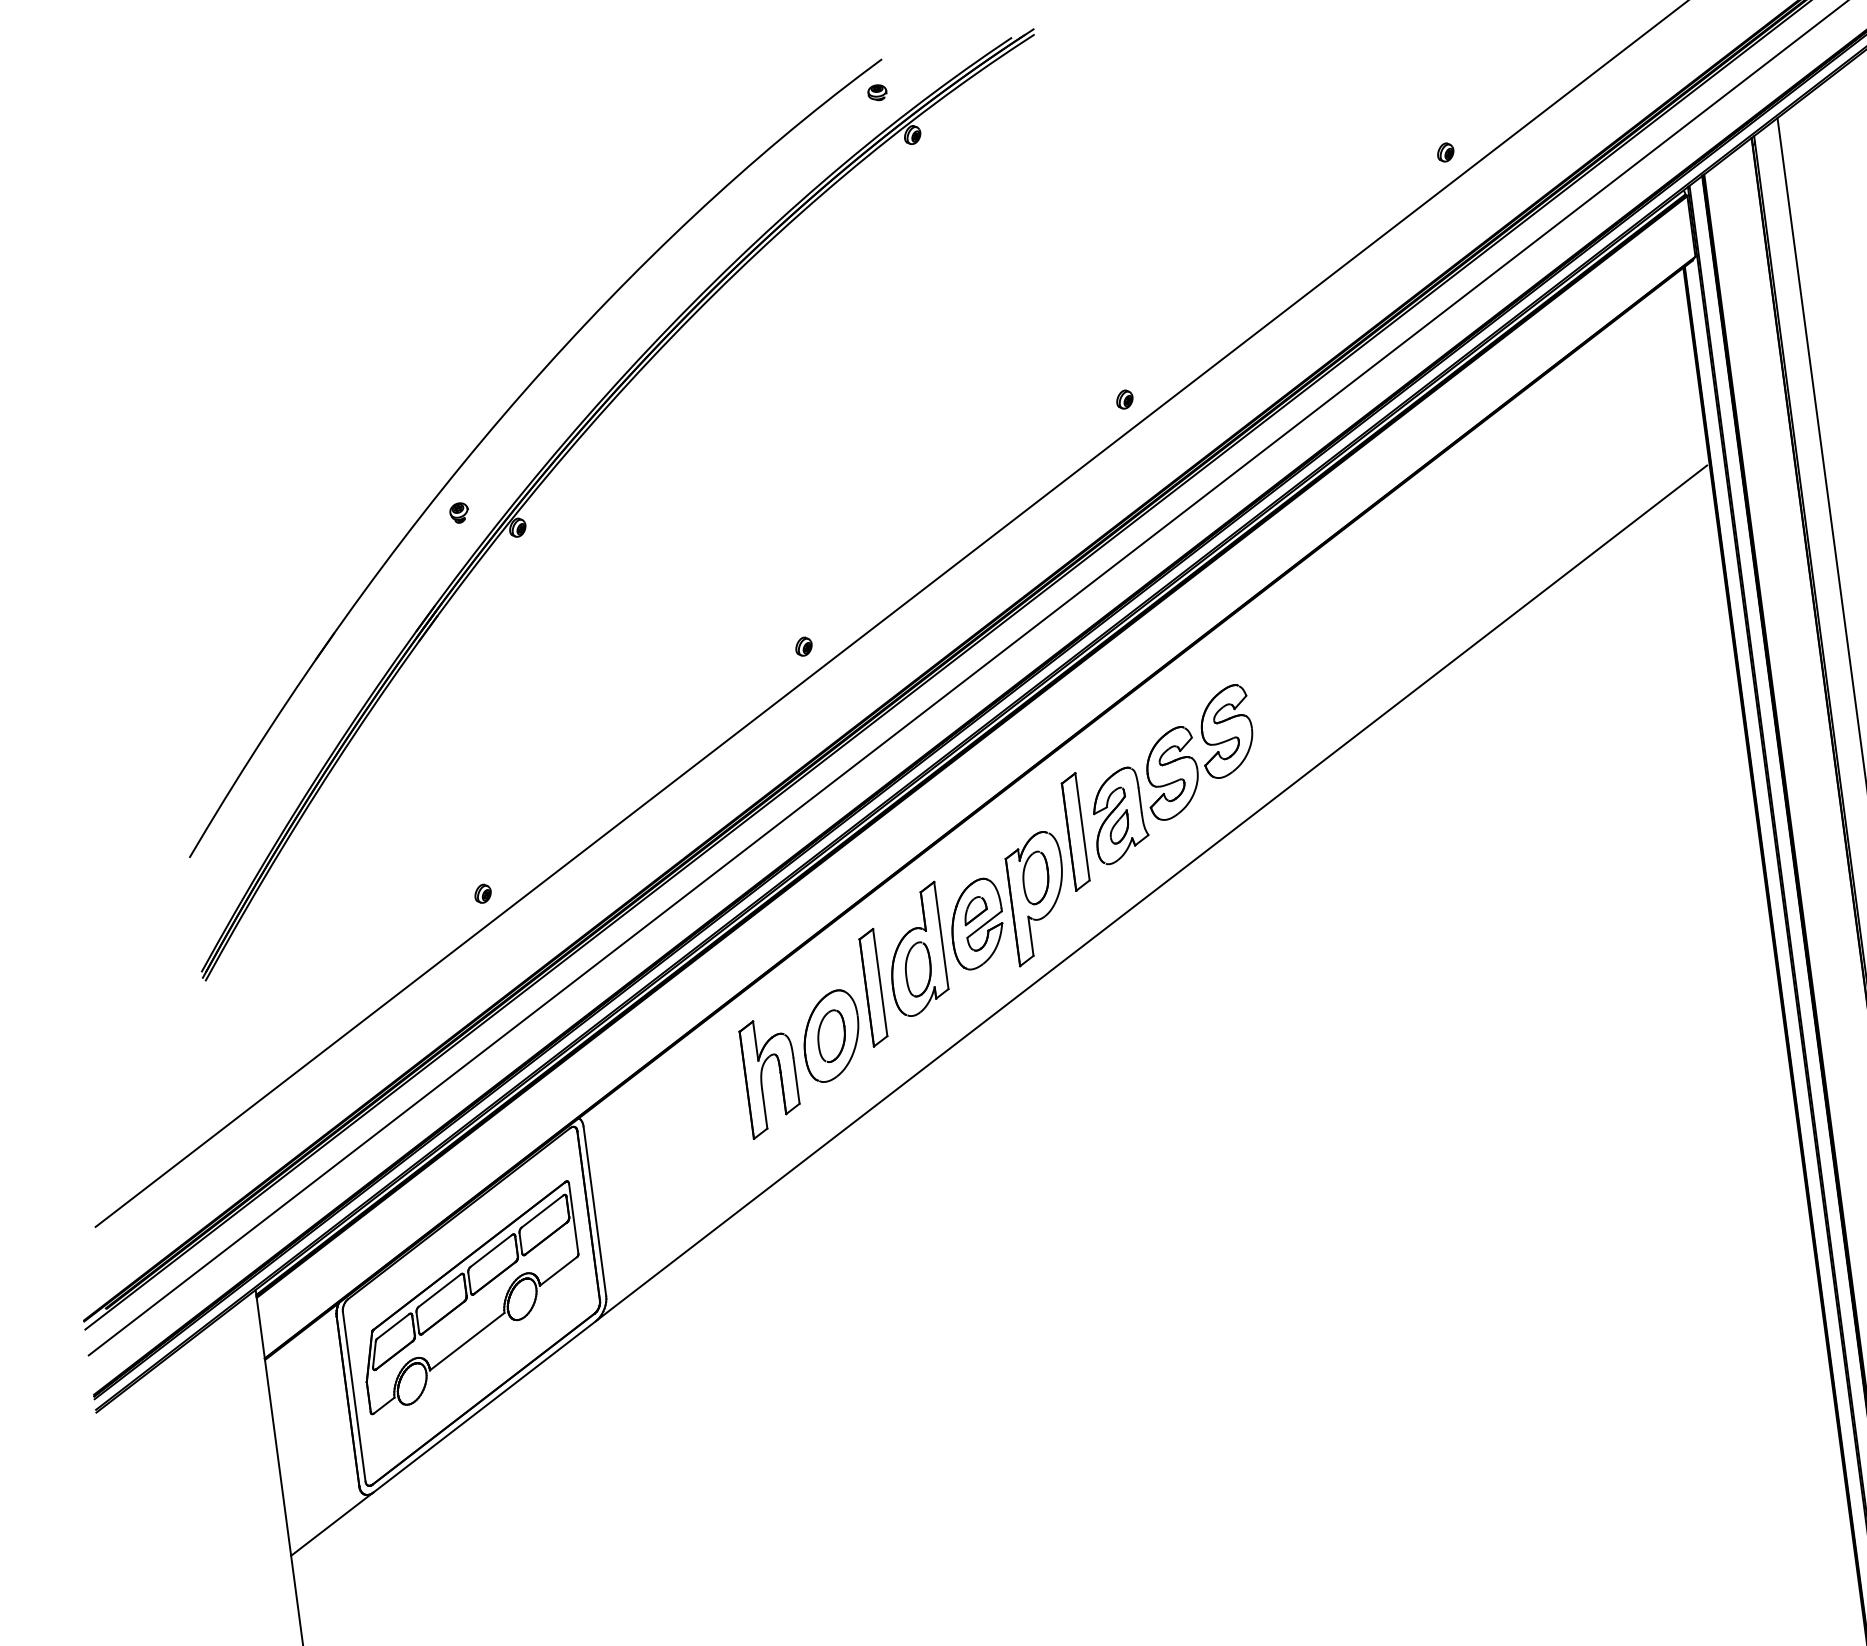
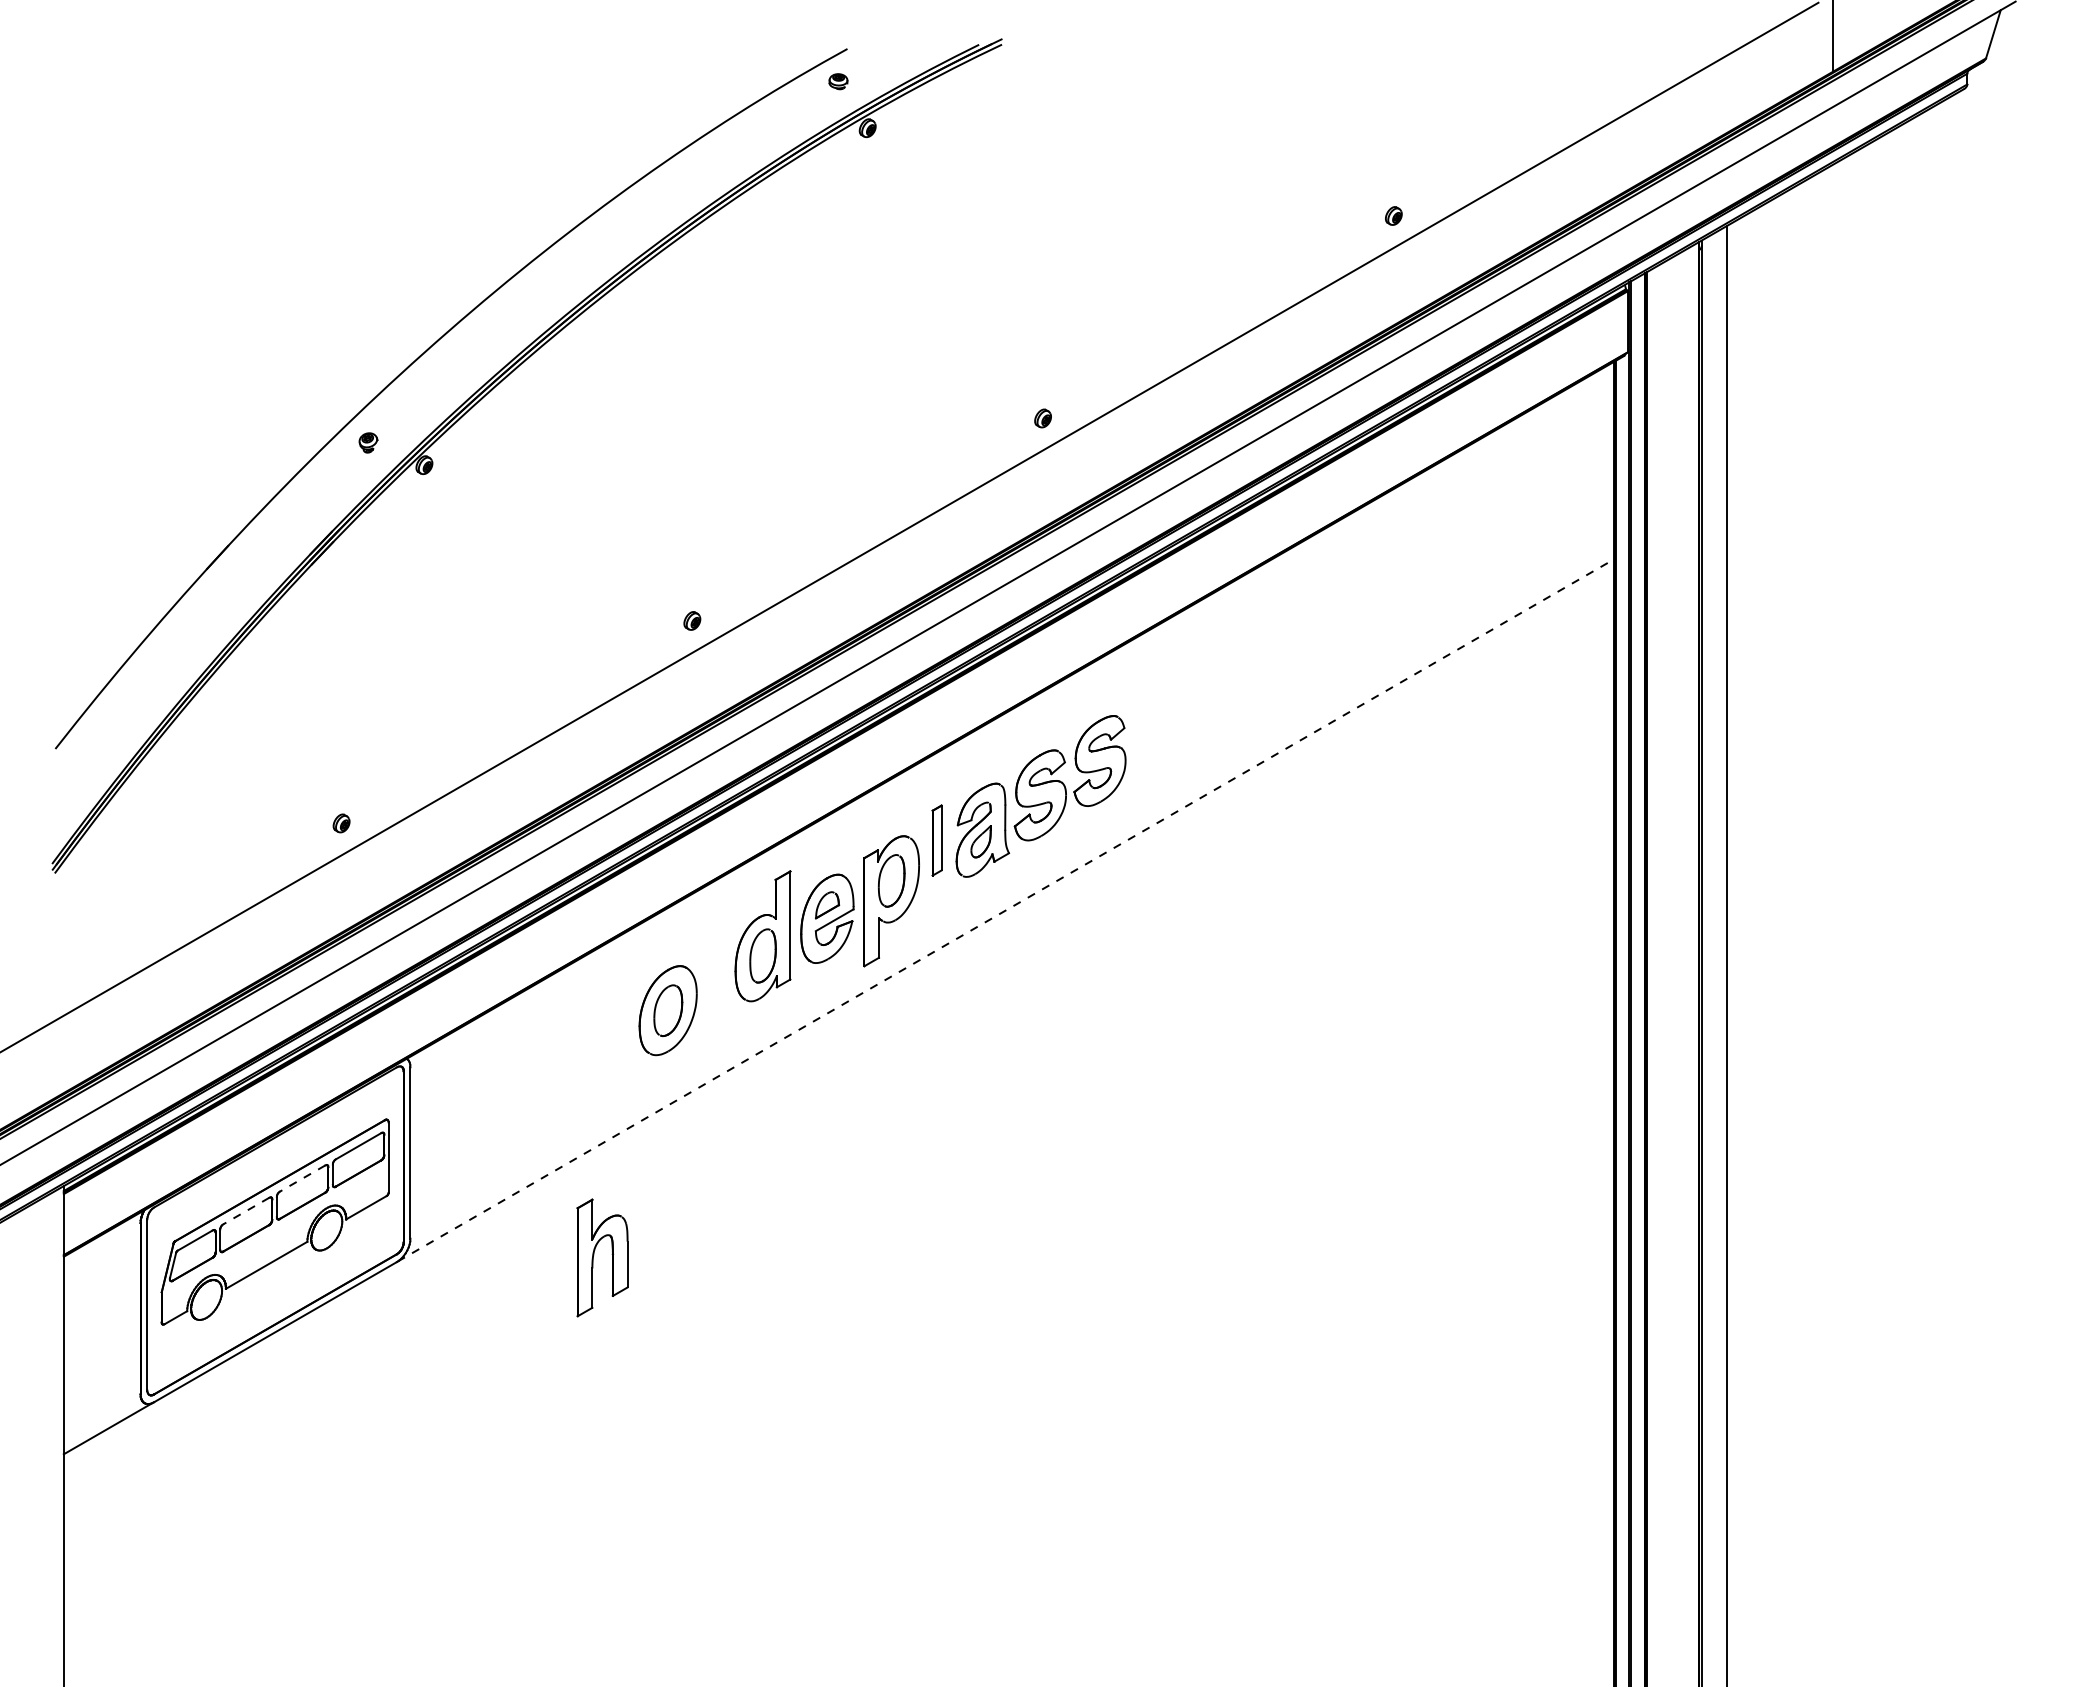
part: (1074, 832) -> (936, 840), size x0.6
line: (1151, 893) -> (1004, 911), solid -> dashed
part: (872, 987) -> (715, 967), removed
part: (762, 1076) -> (594, 1255), moved
line: (491, 1250) -> (302, 1178), solid -> dashed
line: (440, 1291) -> (246, 1211), solid -> dashed

